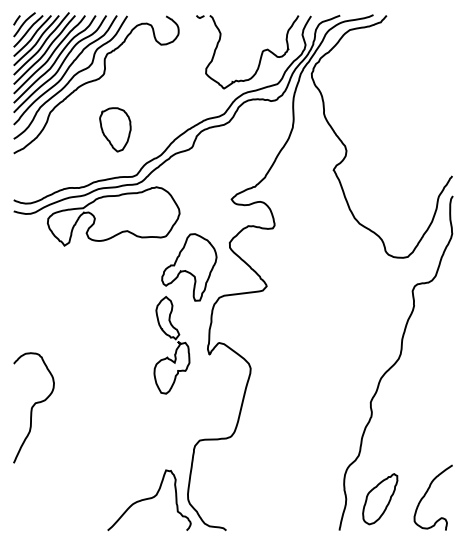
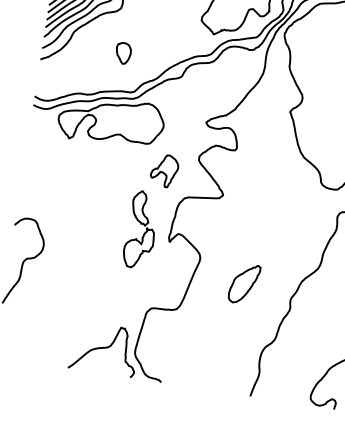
part: (115, 129) -> (123, 53), size x0.6
part: (189, 267) -> (164, 170), size x0.6
part: (380, 499) -> (244, 284), moved

